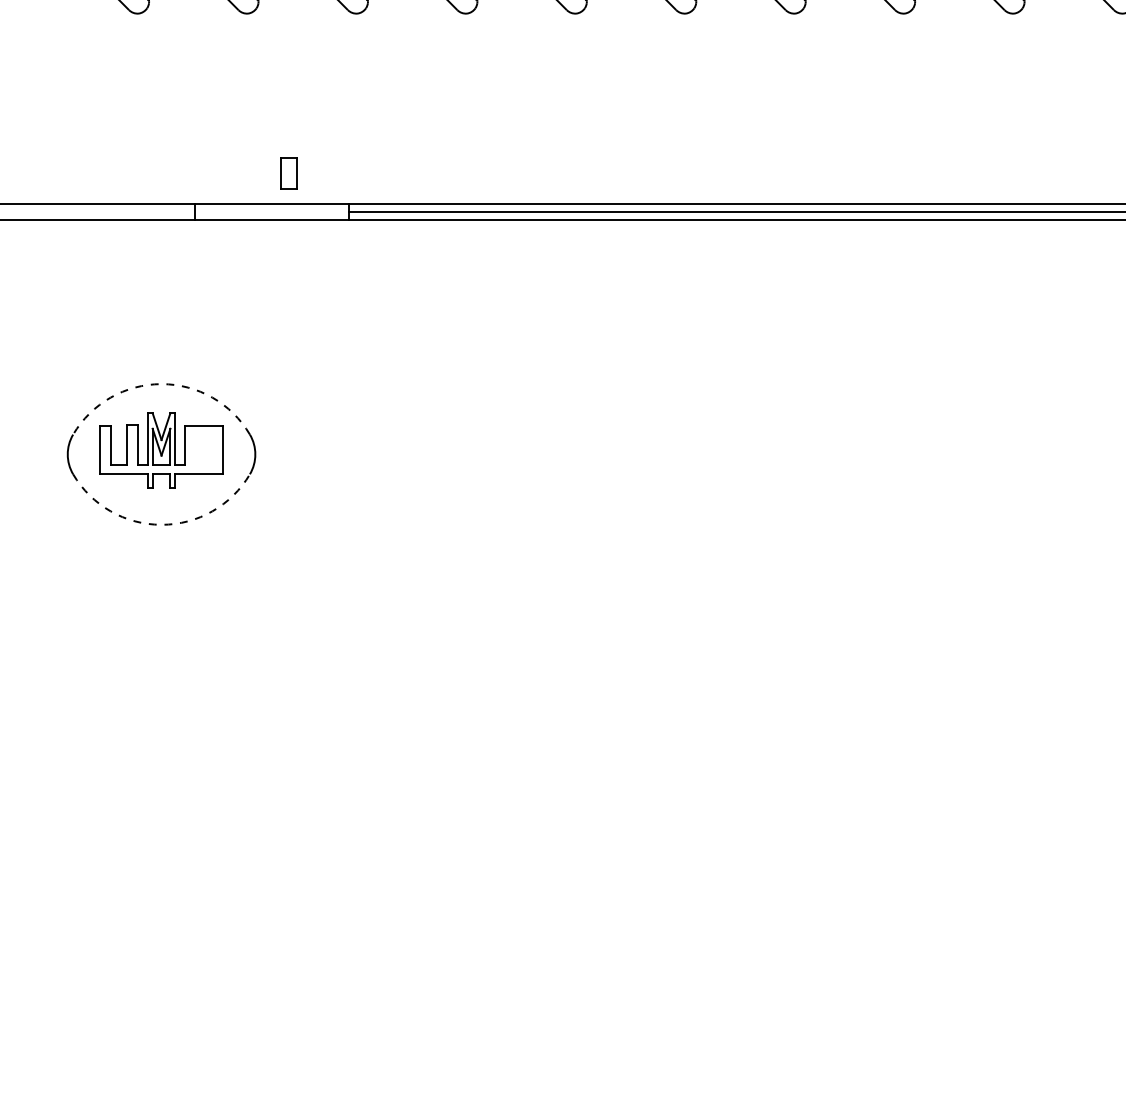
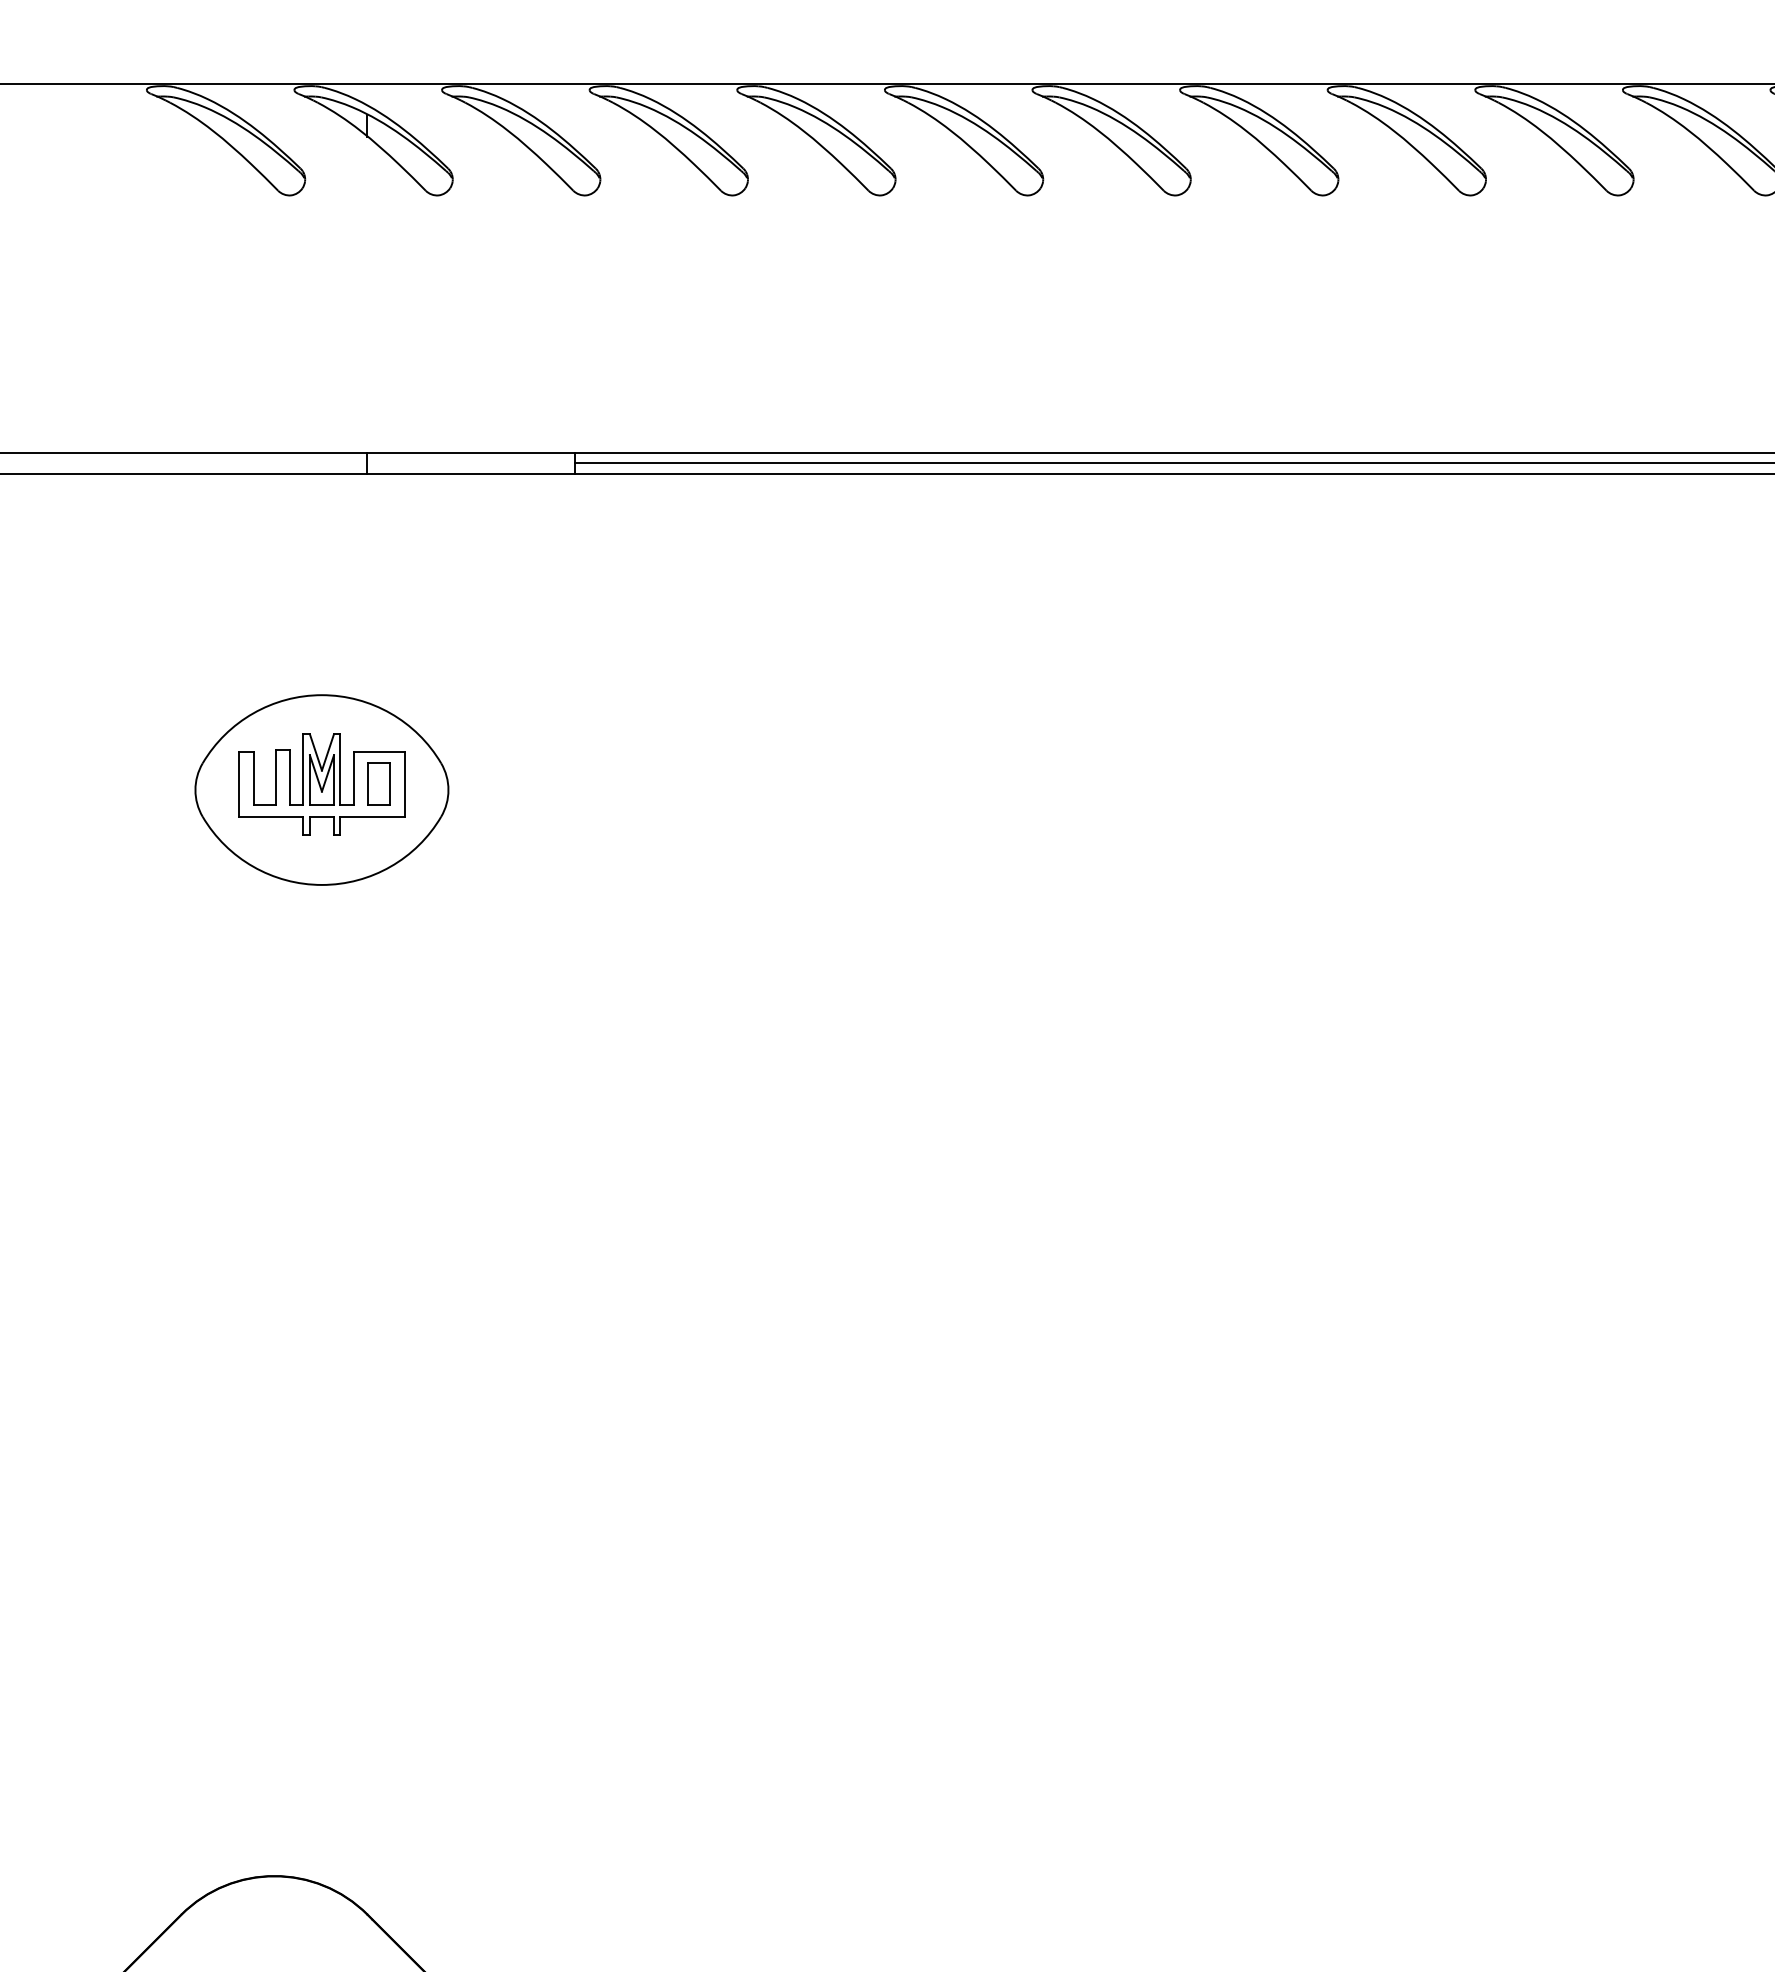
part: (288, 173) -> (378, 783), moved
arc: (161, 384) -> (321, 695), dashed -> solid
arc: (161, 524) -> (321, 884), dashed -> solid

